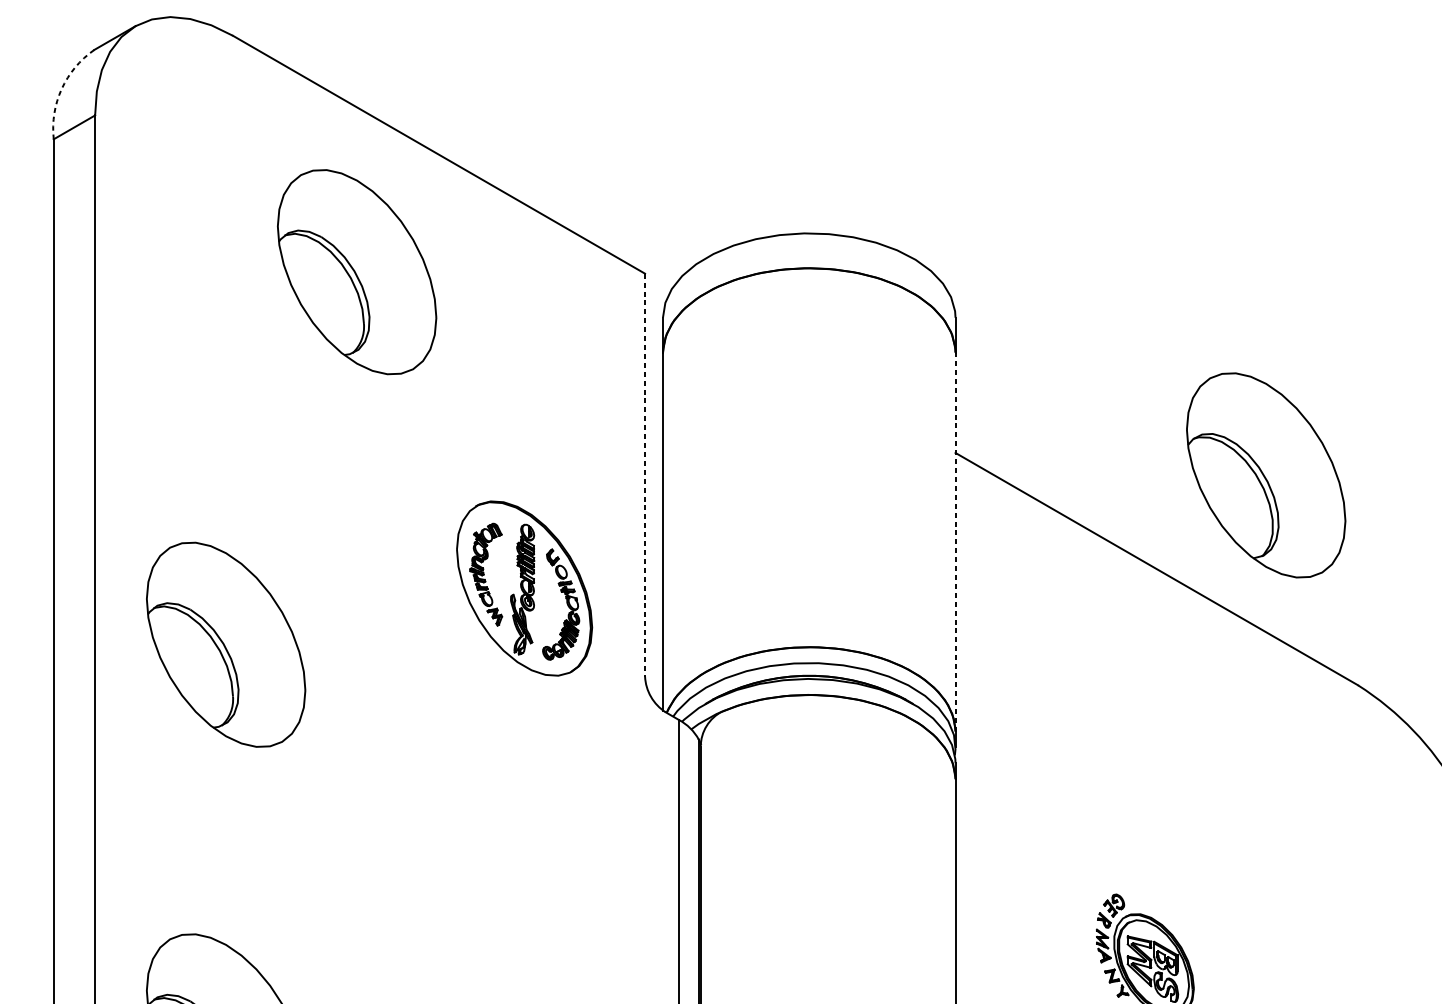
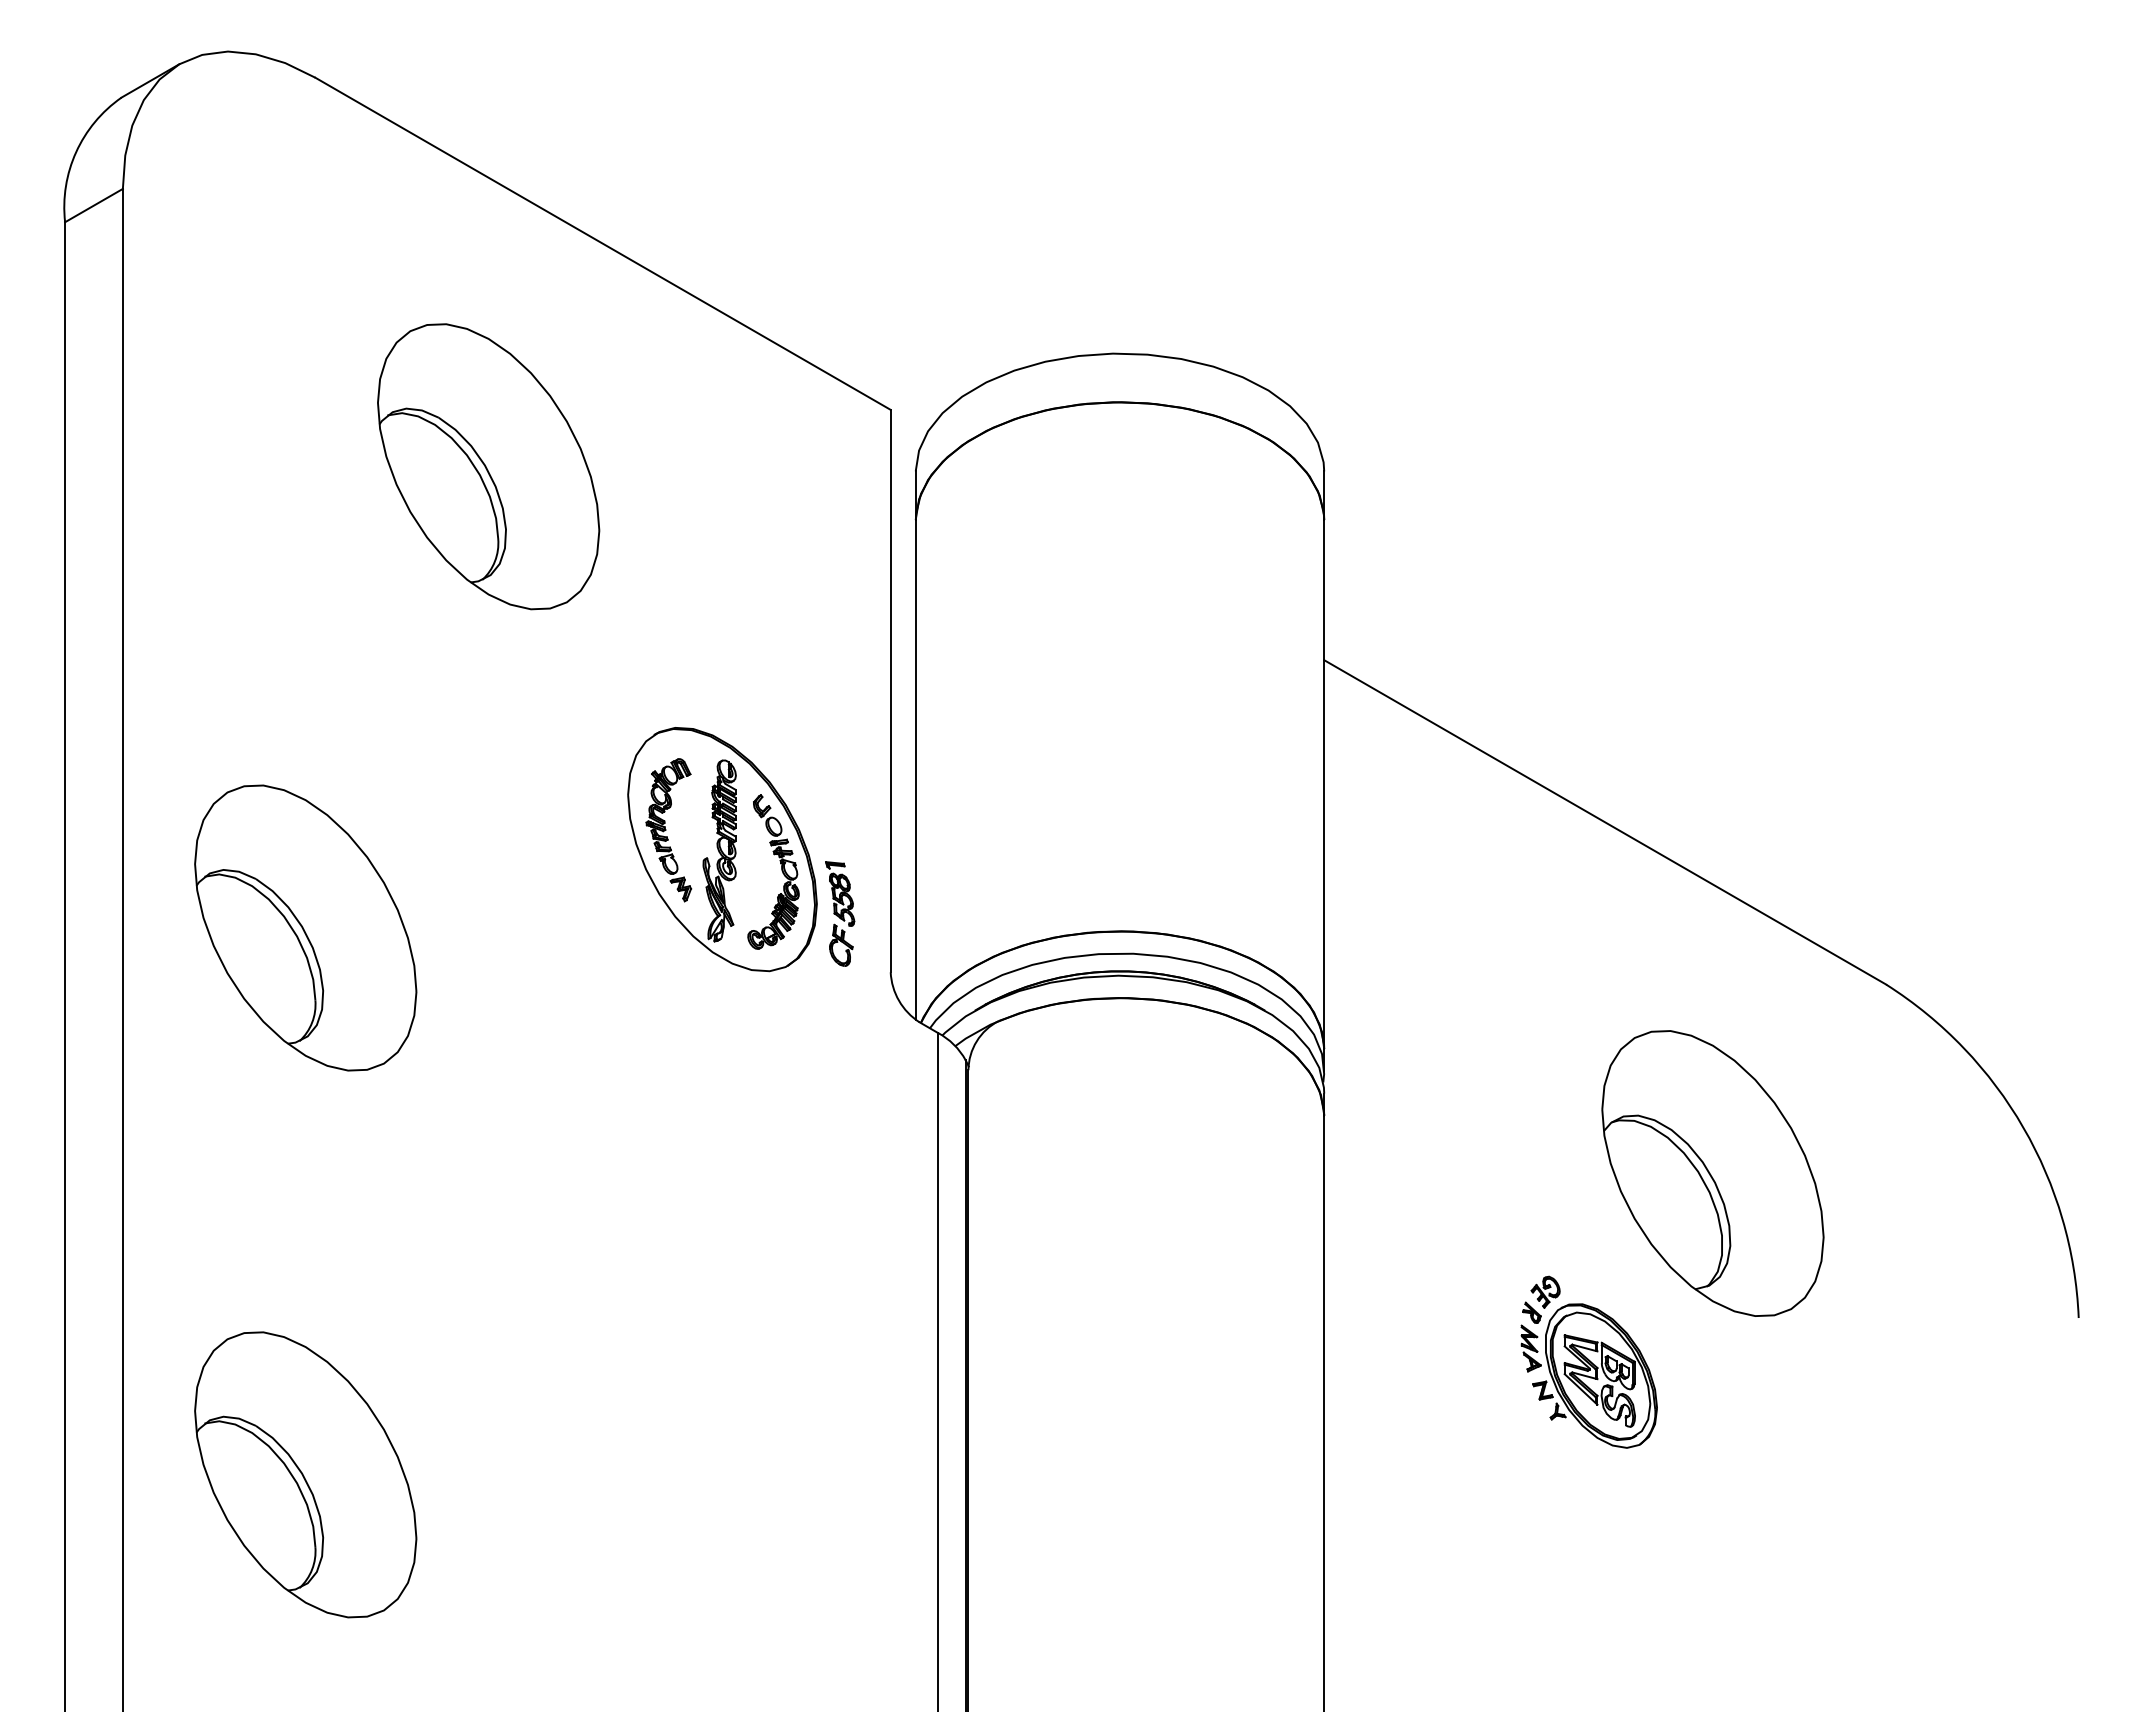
arc: (61, 89) -> (76, 152), dashed -> solid
part: (356, 271) -> (488, 466), moved
line: (644, 475) -> (890, 691), dashed -> solid
part: (1265, 475) -> (1712, 1173), moved
line: (955, 541) -> (1324, 784), dashed -> solid
part: (609, 634) -> (840, 913), added

